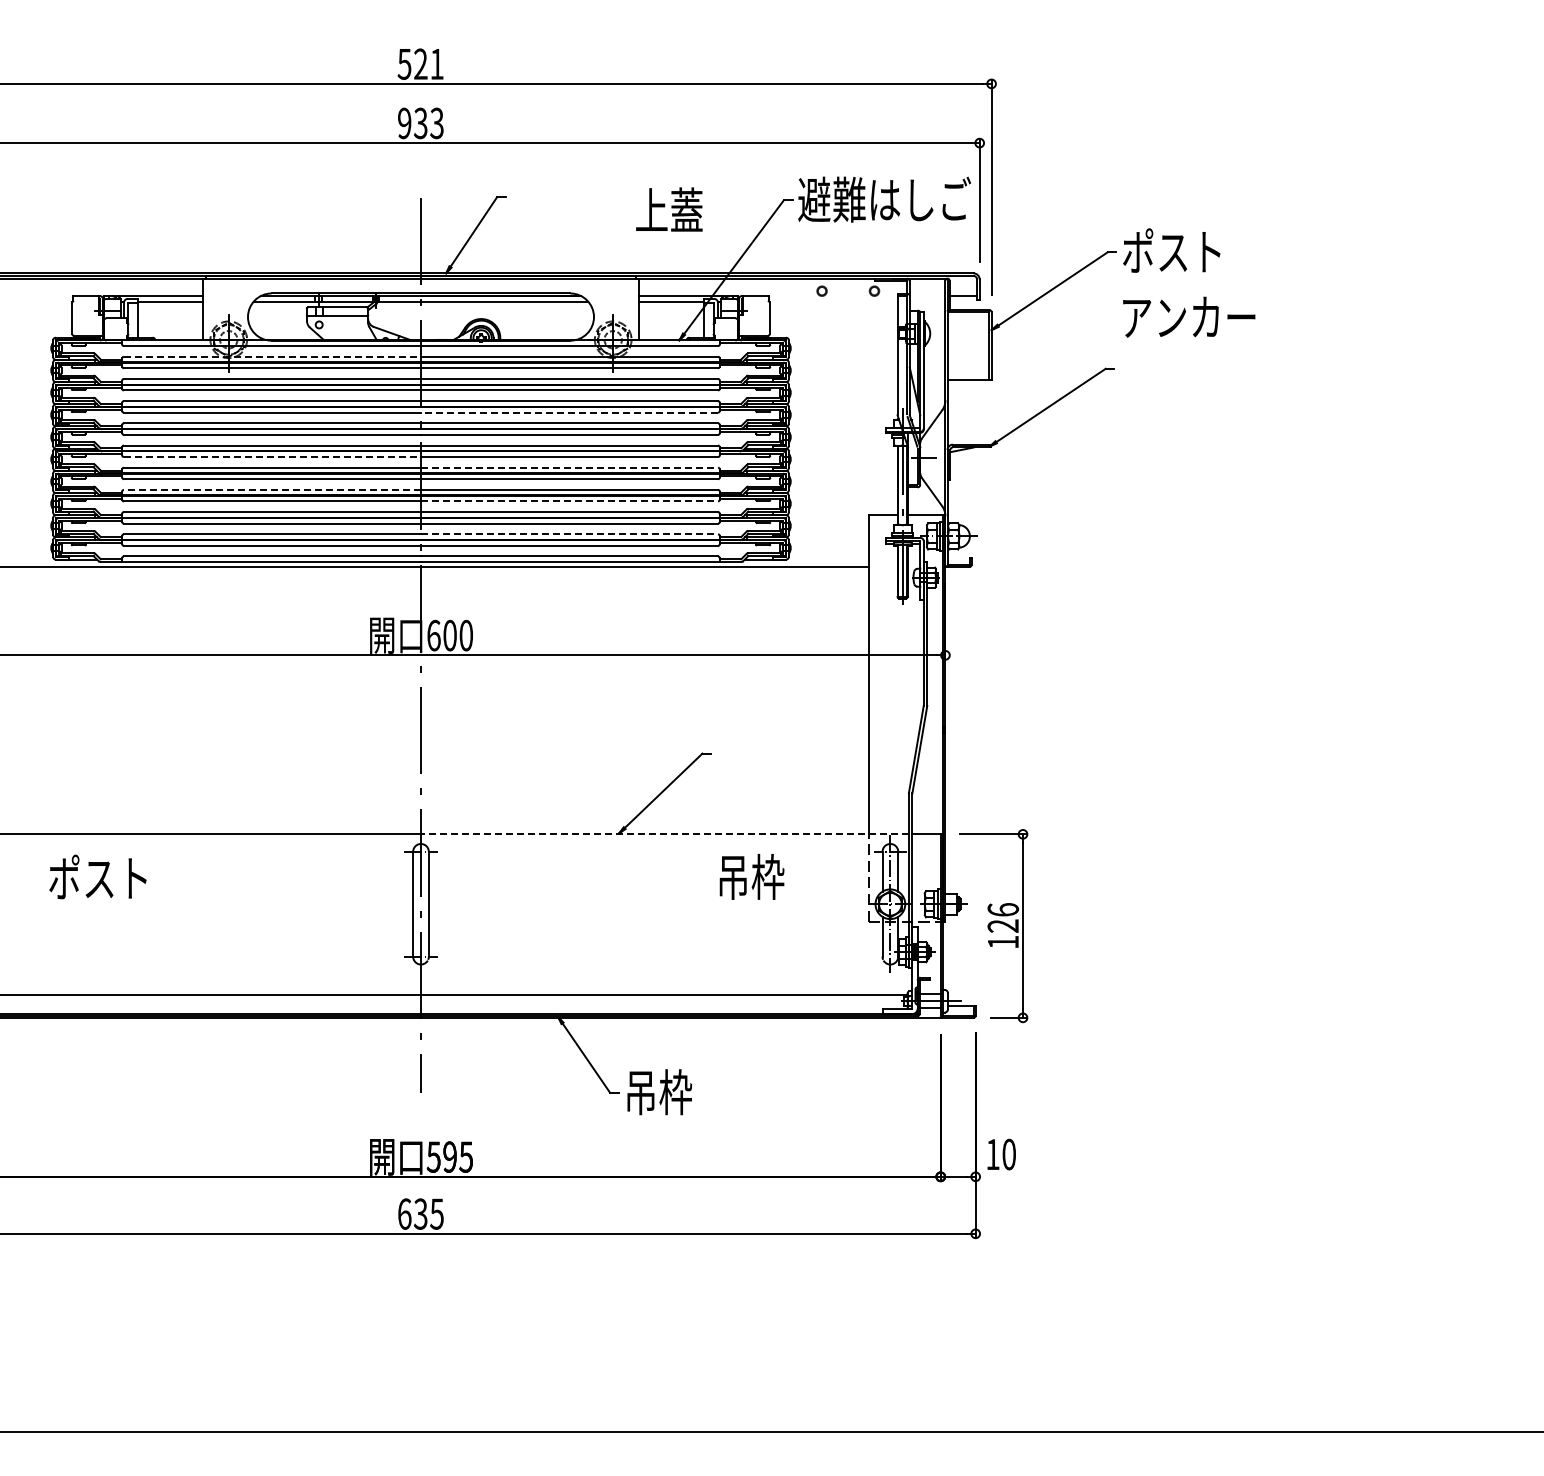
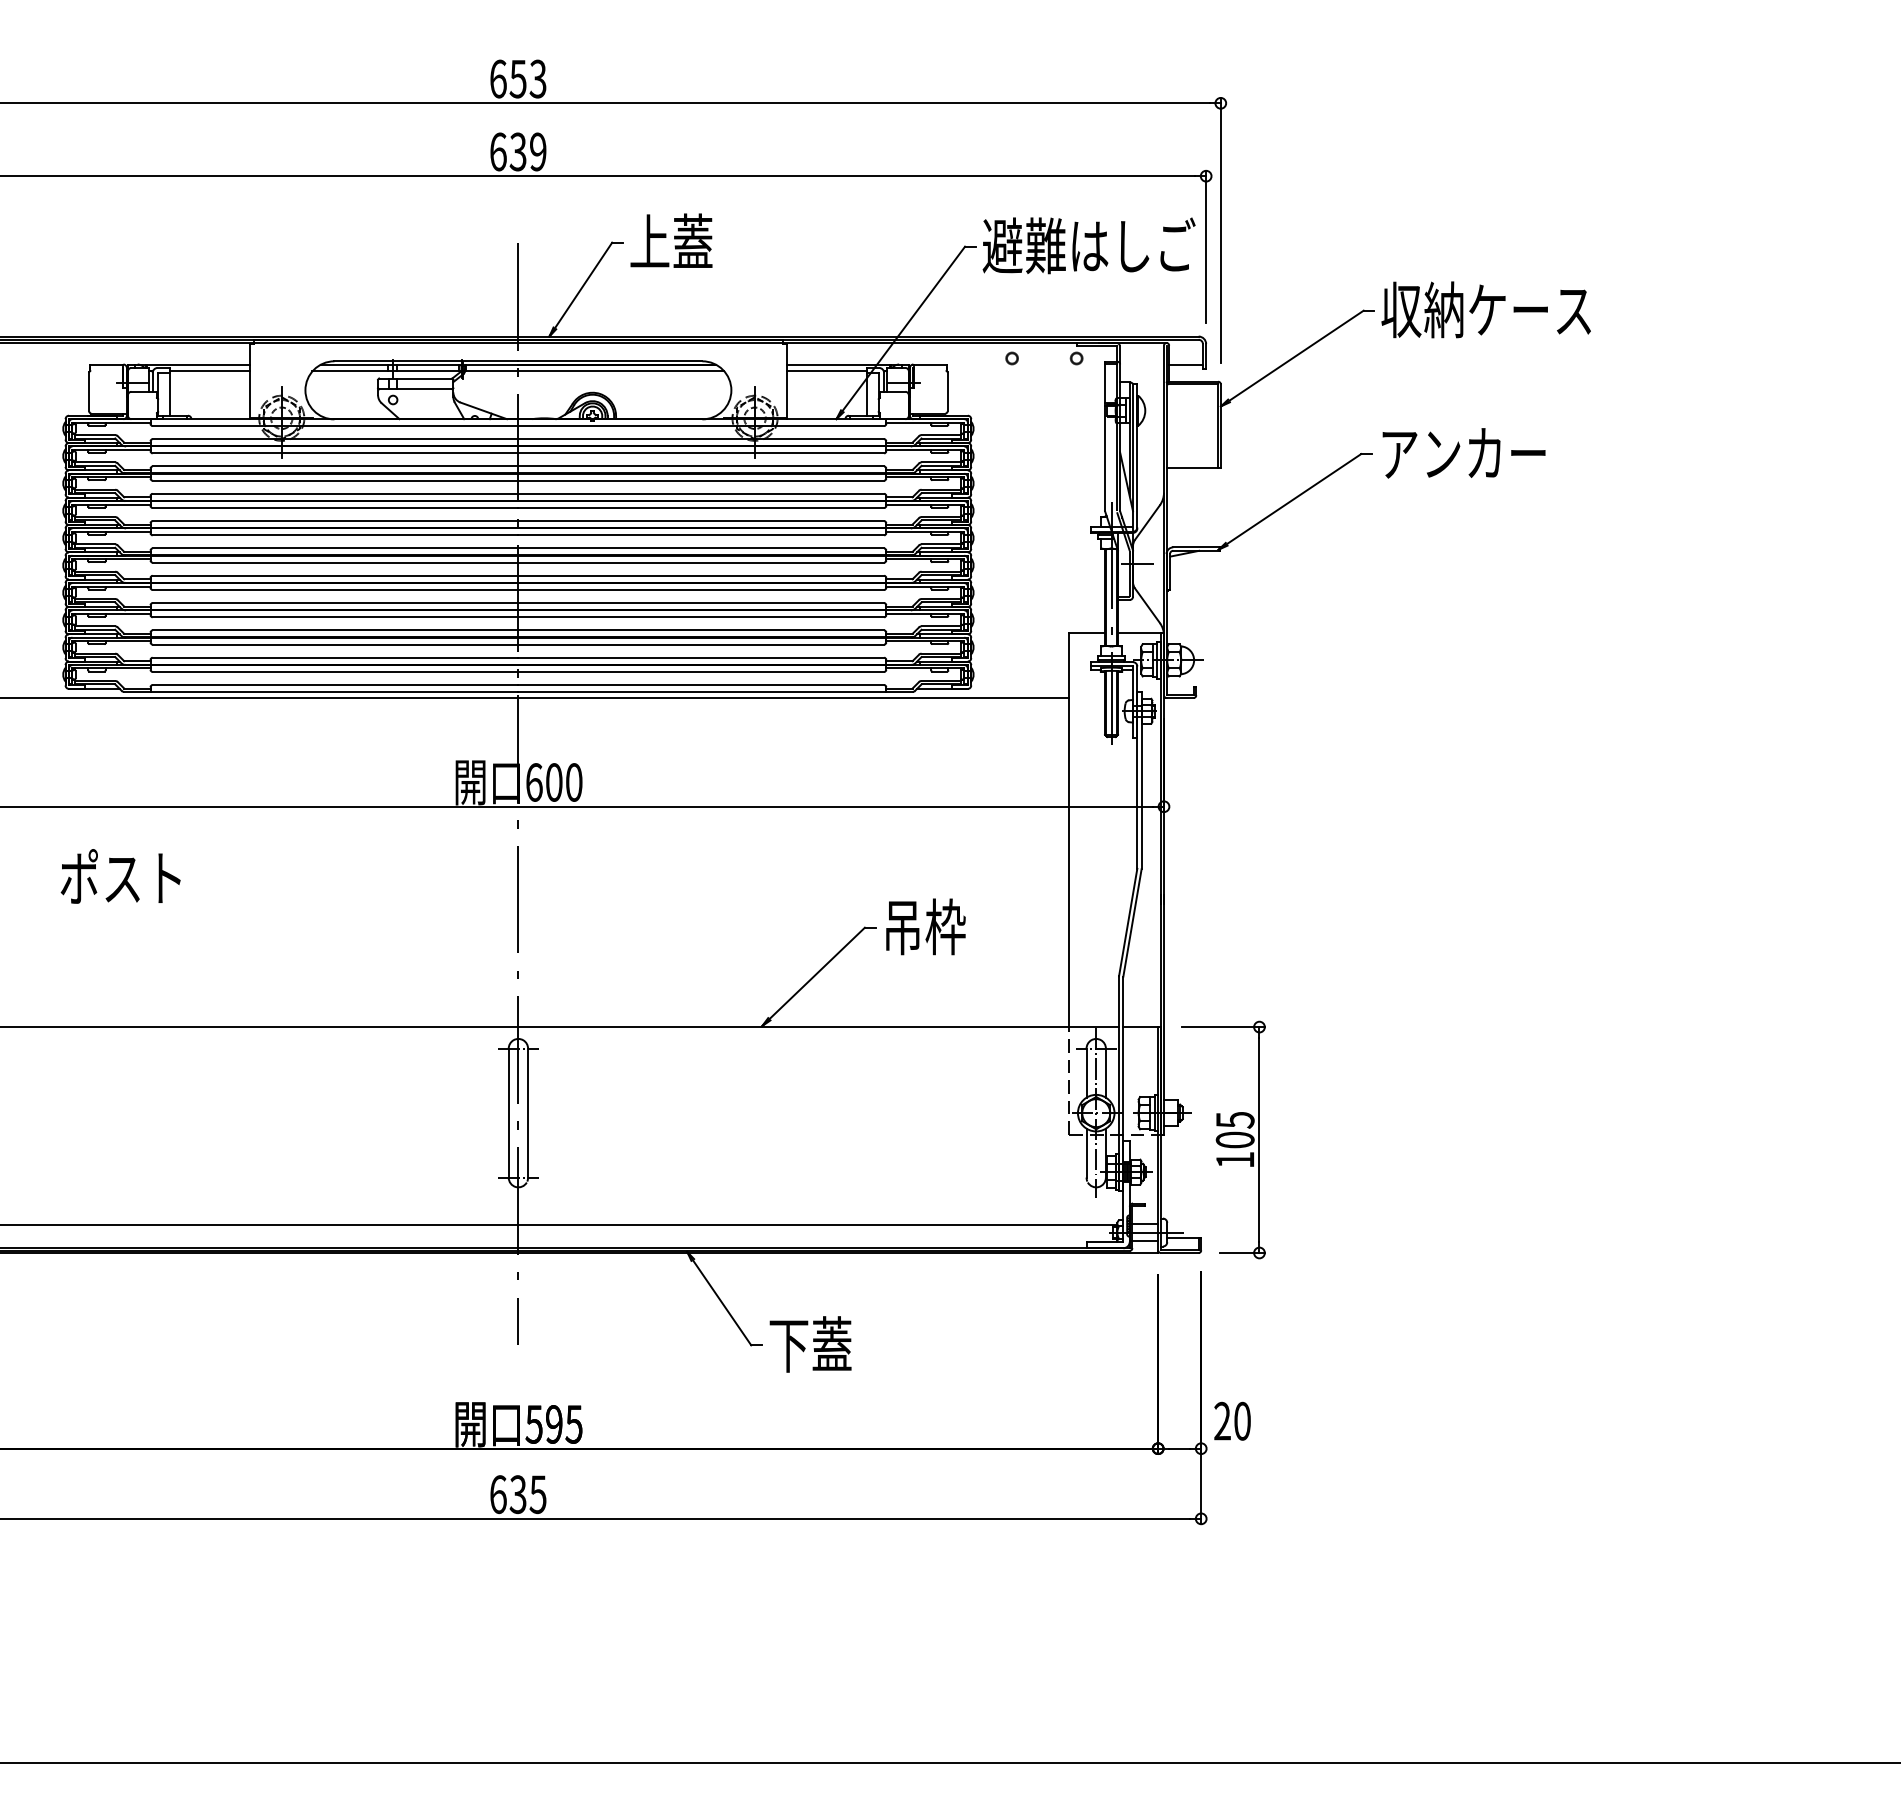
text: (420, 63) -> (517, 78), 521 -> 653
text: (420, 123) -> (517, 152), 933 -> 639
text: (669, 209) -> (671, 240), moved
text: (1207, 251) -> (1486, 309), ポスト -> 収納ケース
text: (1189, 316) -> (1464, 452), moved
line: (272, 356) -> (335, 438), dashed -> solid
line: (569, 412) -> (701, 507), dashed -> solid
line: (272, 457) -> (335, 563), dashed -> solid
line: (569, 467) -> (701, 575), dashed -> solid
line: (272, 489) -> (335, 602), dashed -> solid
line: (569, 501) -> (701, 617), dashed -> solid
line: (569, 534) -> (701, 657), dashed -> solid
line: (664, 834) -> (818, 1027), dashed -> solid
text: (97, 876) -> (120, 875), moved
text: (751, 876) -> (925, 926), moved
text: (1003, 917) -> (1235, 1129), 126 -> 105
text: (658, 1092) -> (810, 1344), 吊枠 -> 下蓋
text: (992, 1153) -> (1221, 1419), 10 -> 20

